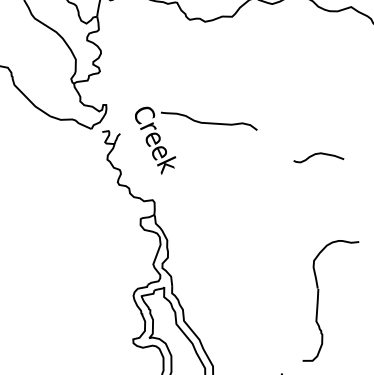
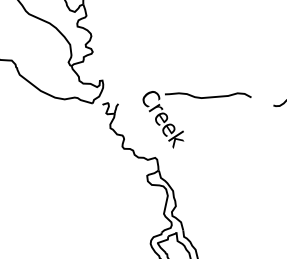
part: (199, 123) -> (200, 98), moved

